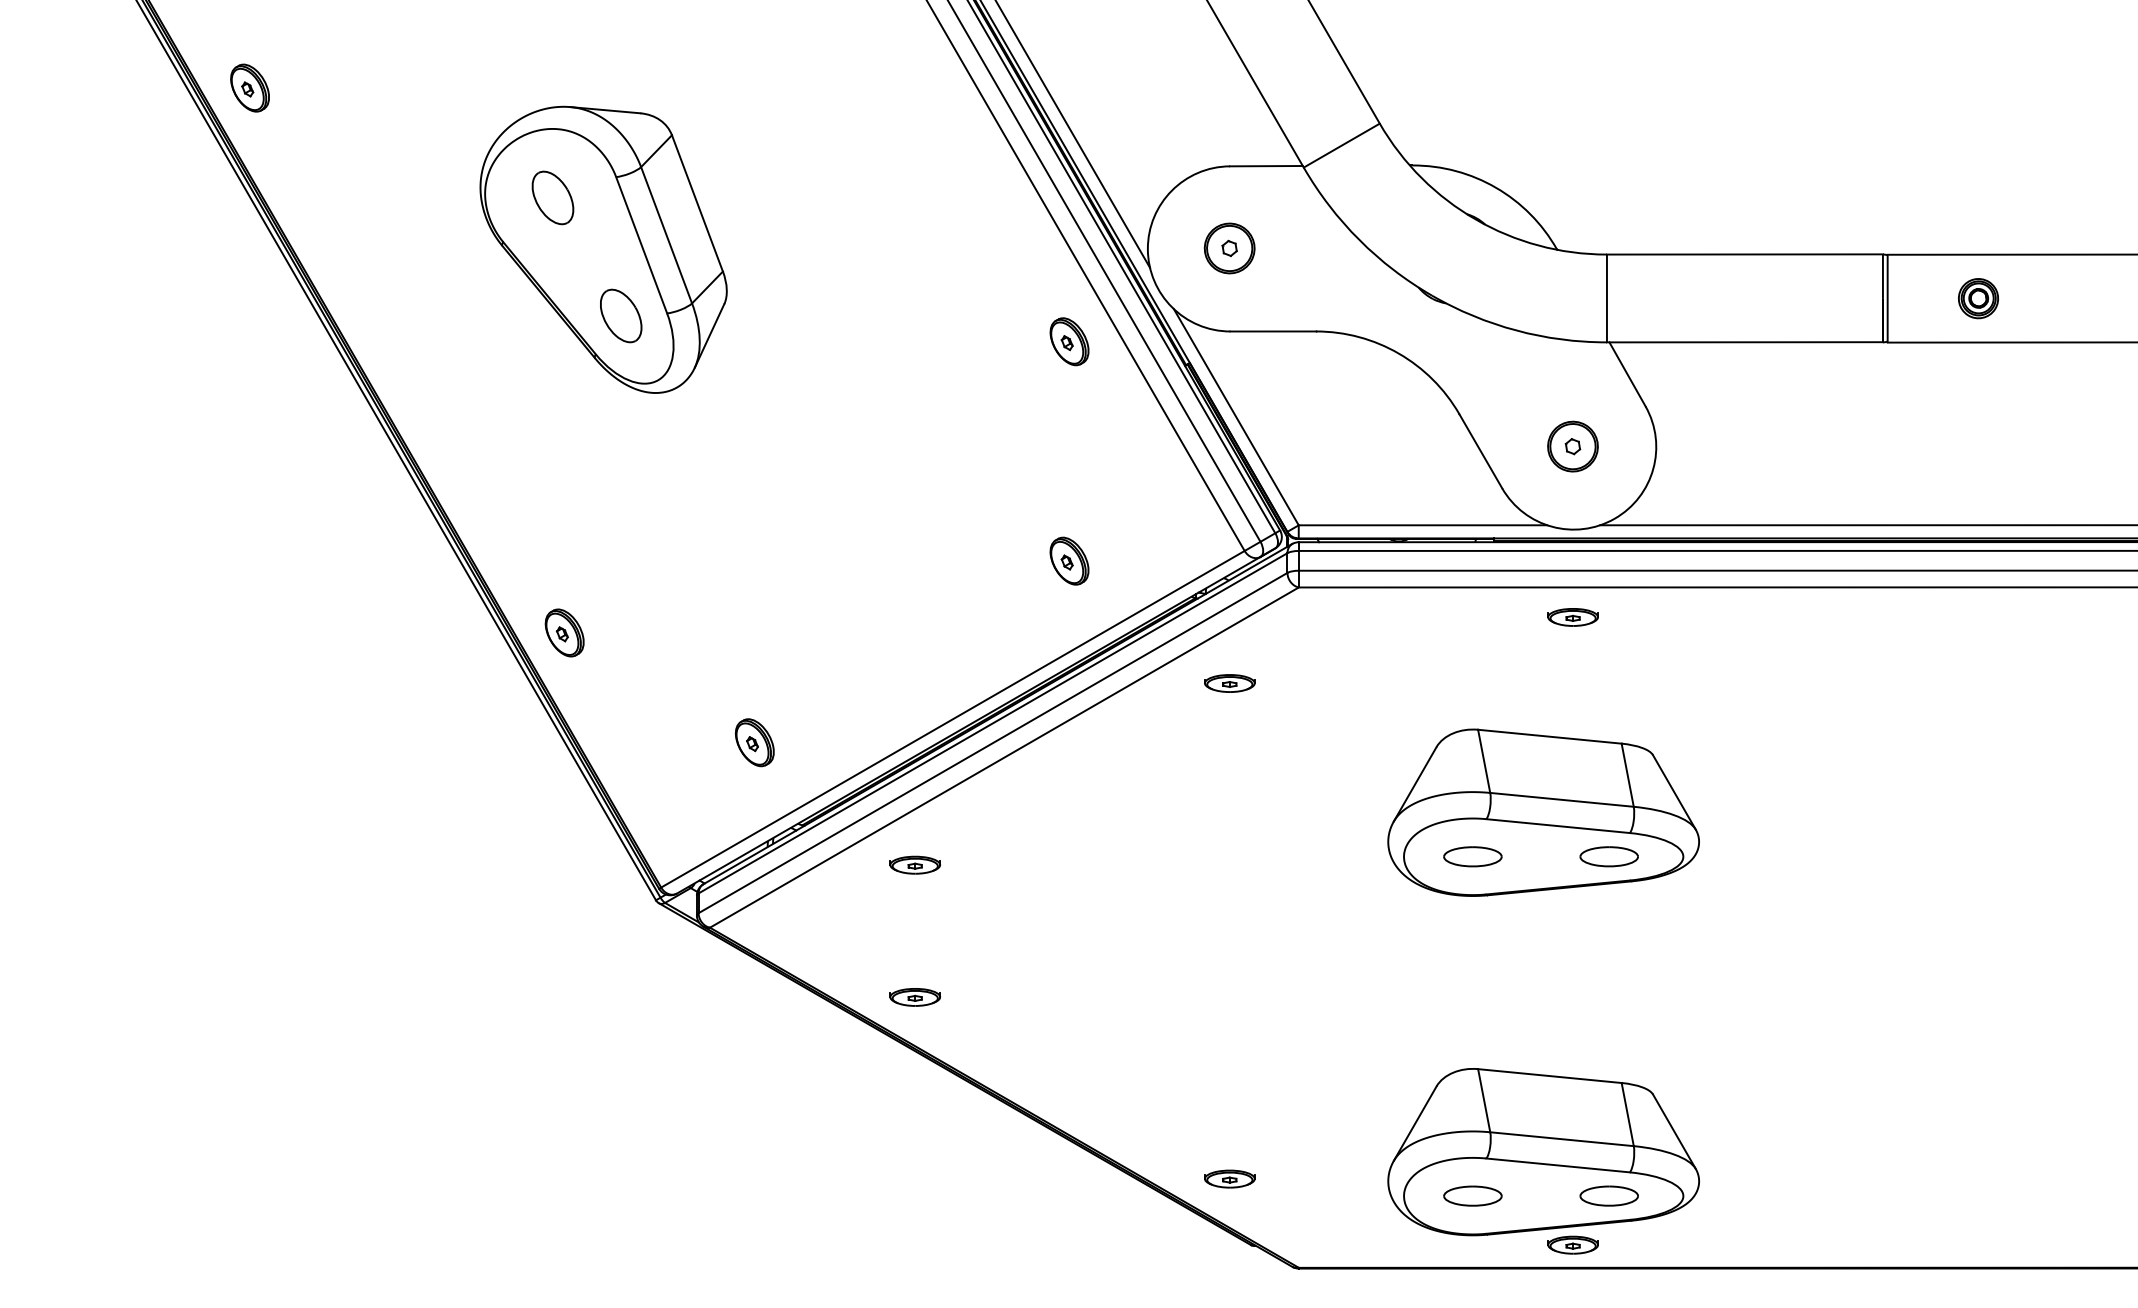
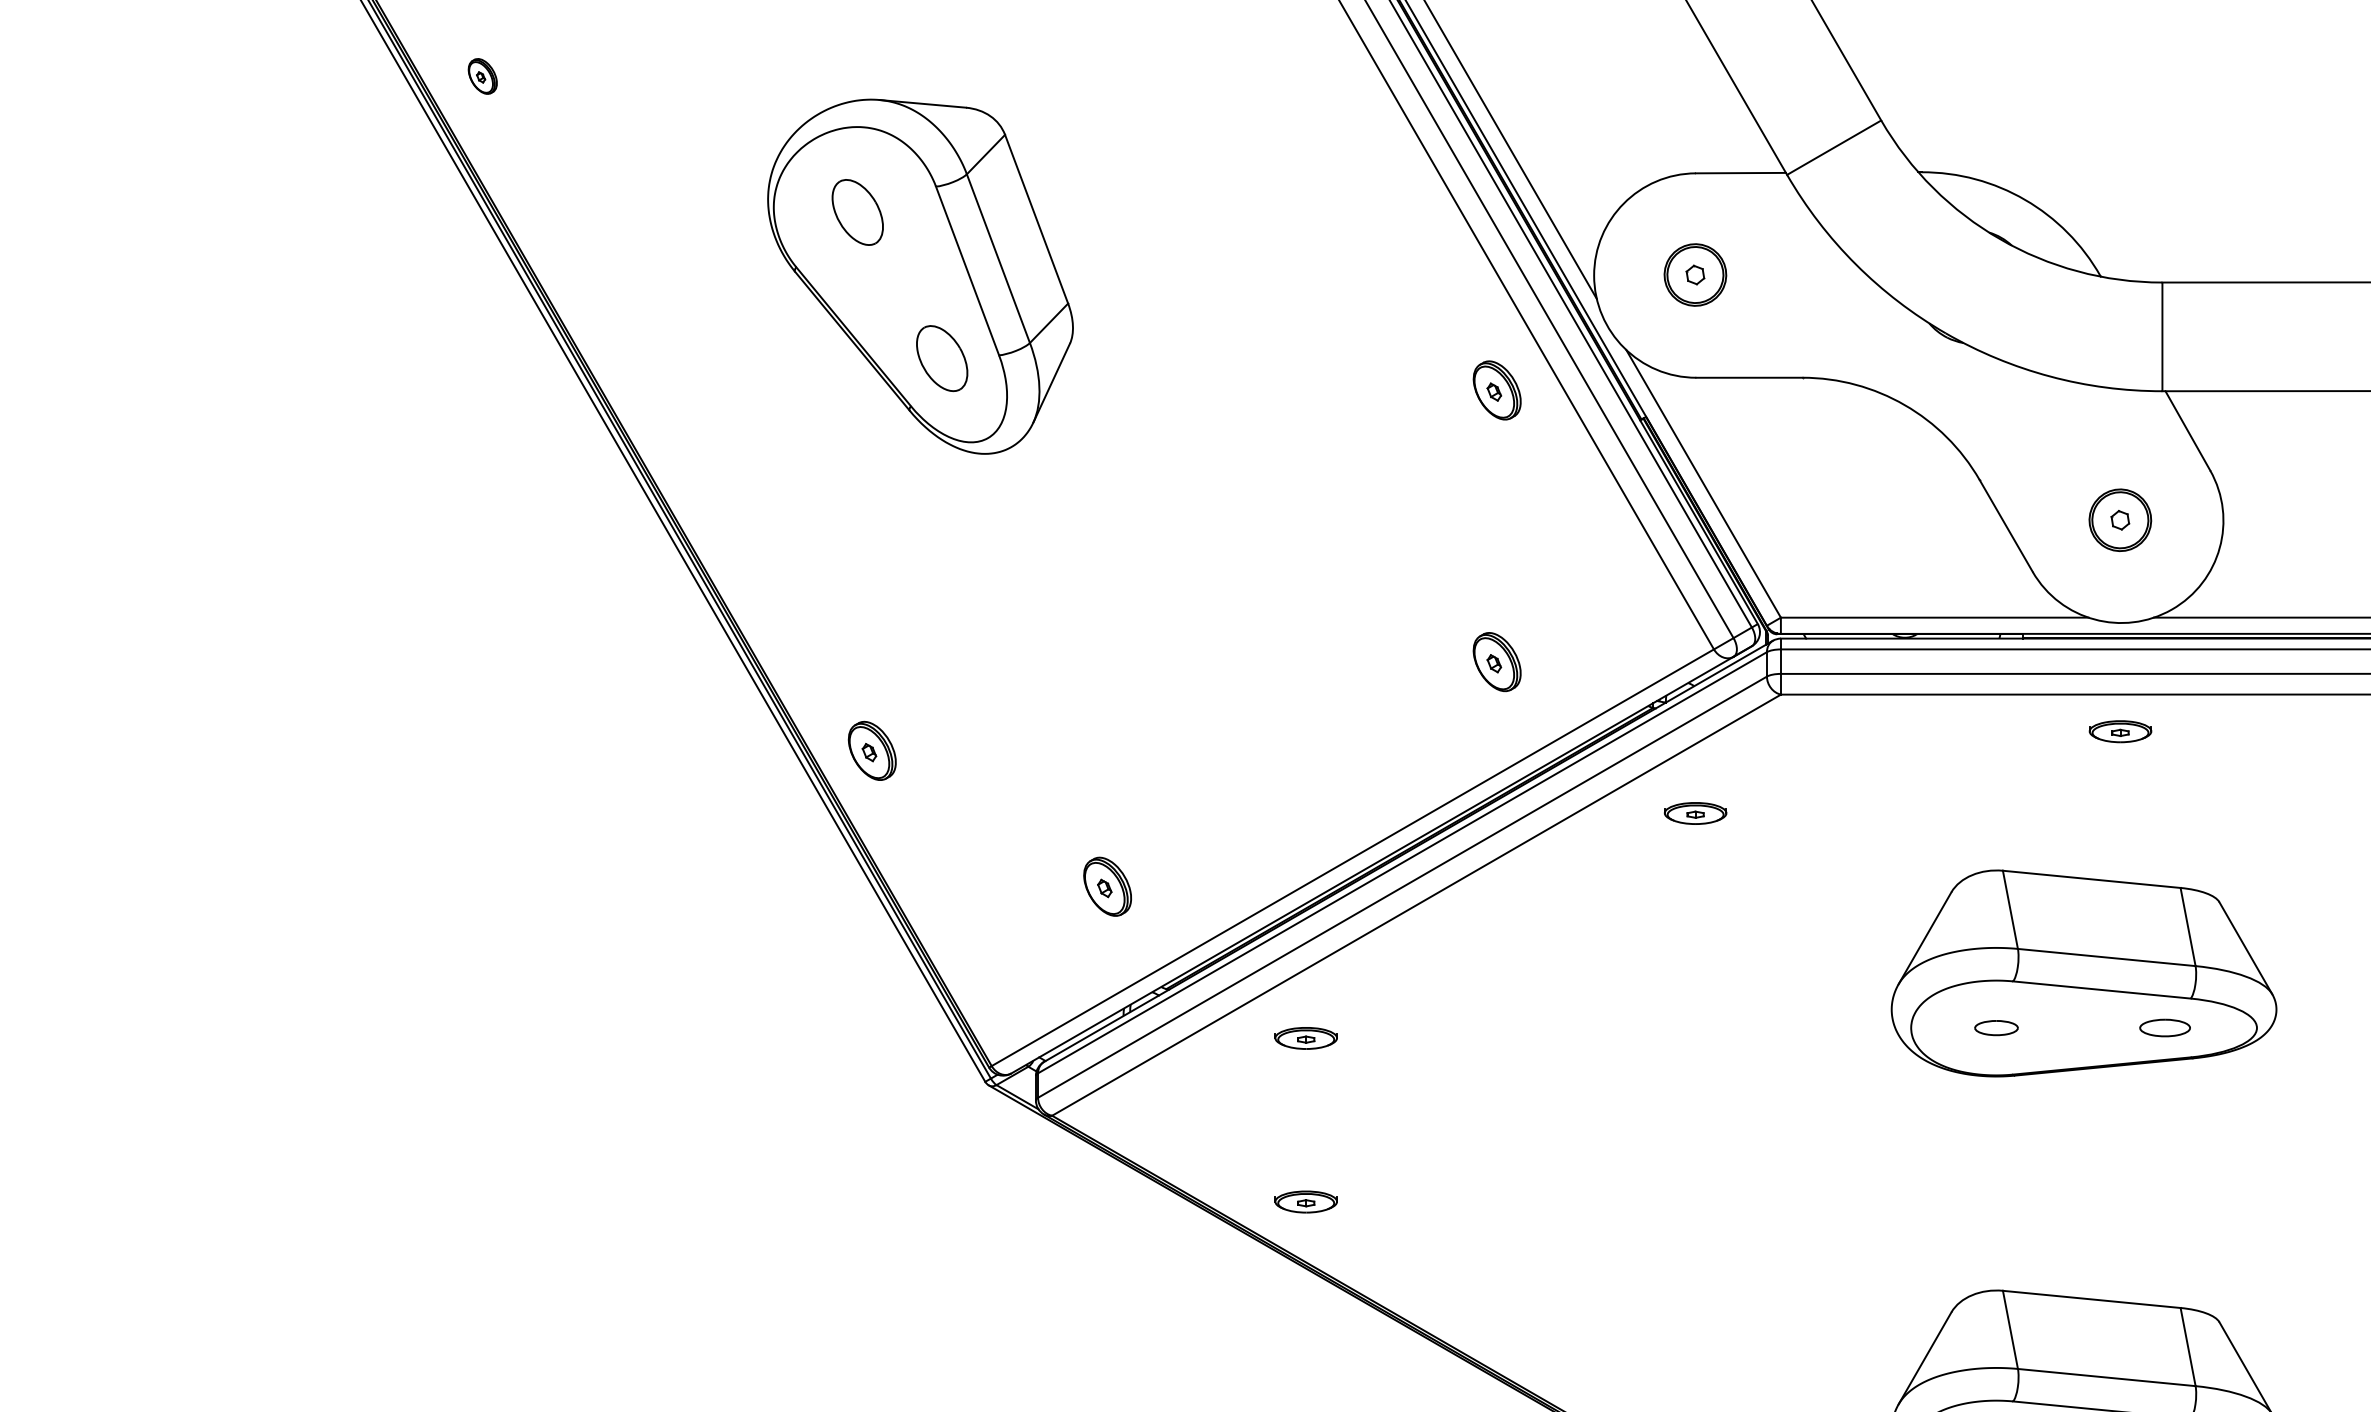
part: (249, 87) -> (482, 75), size x0.6
part: (1472, 856) -> (1995, 1027), size x0.6
part: (1608, 856) -> (2164, 1027), size x0.7

